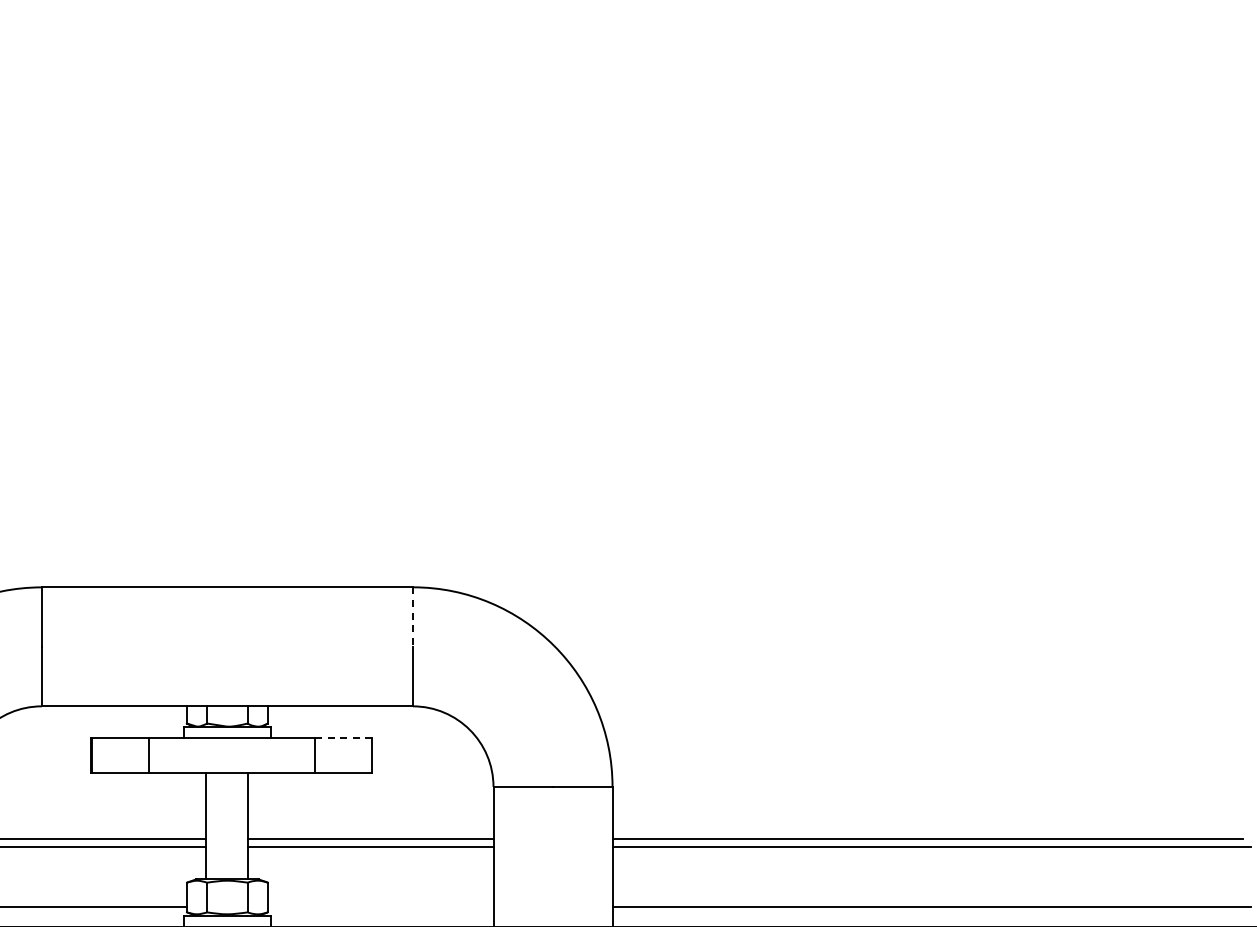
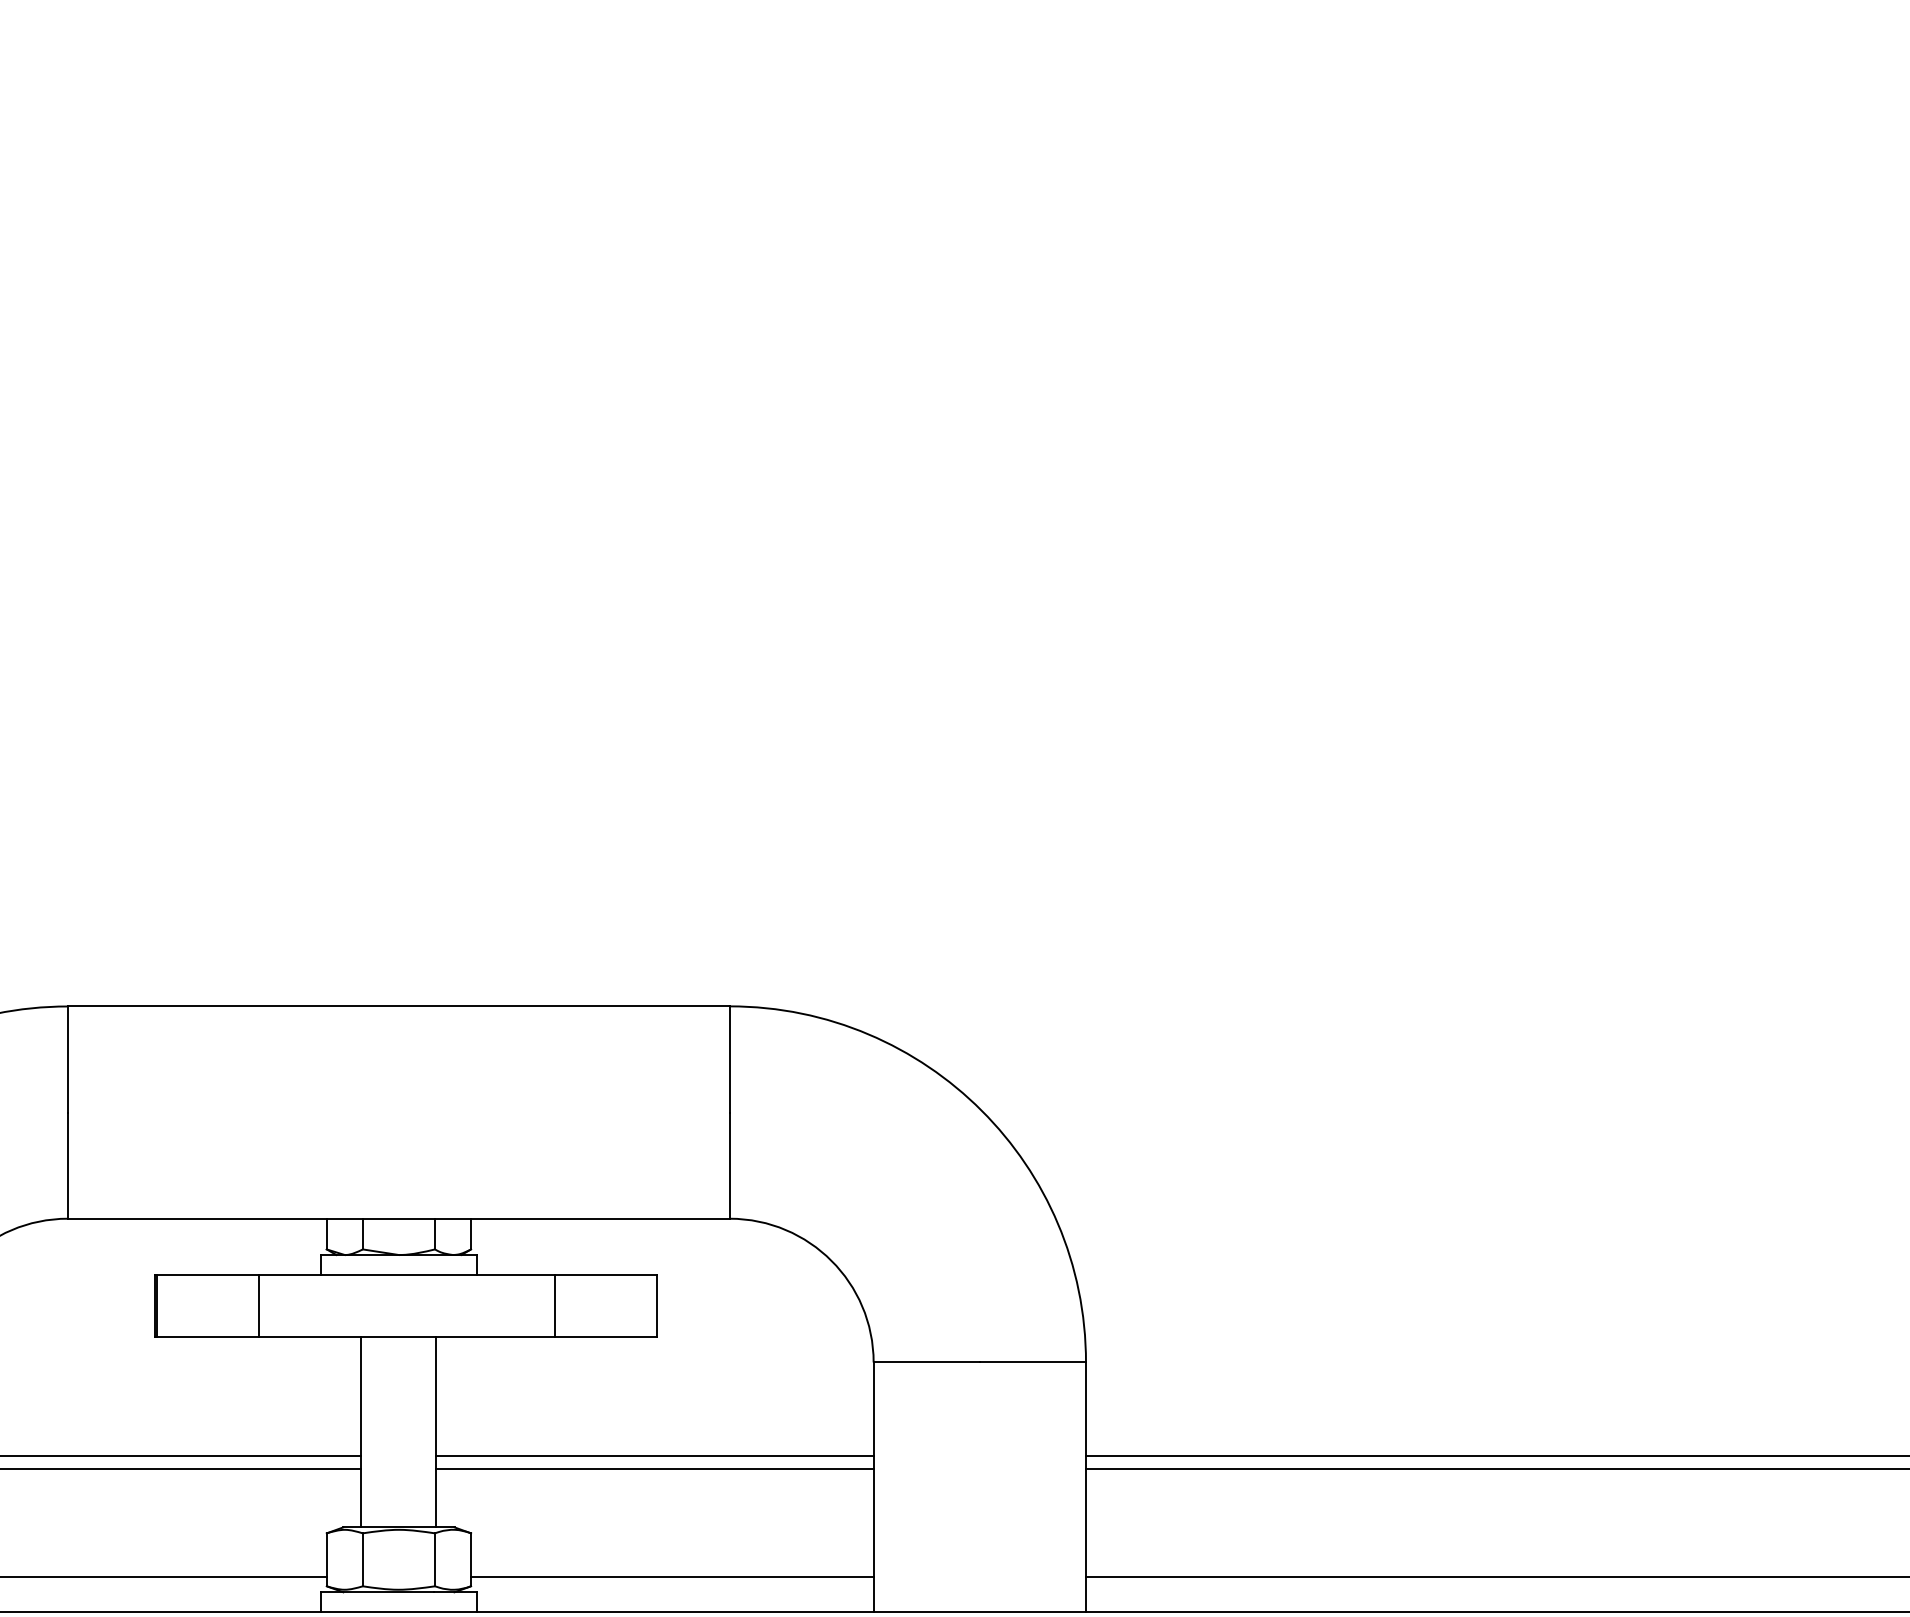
line: (412, 617) -> (729, 1060), dashed -> solid
line: (343, 737) -> (606, 1274), dashed -> solid
line: (380, 907) -> (672, 1577), added

